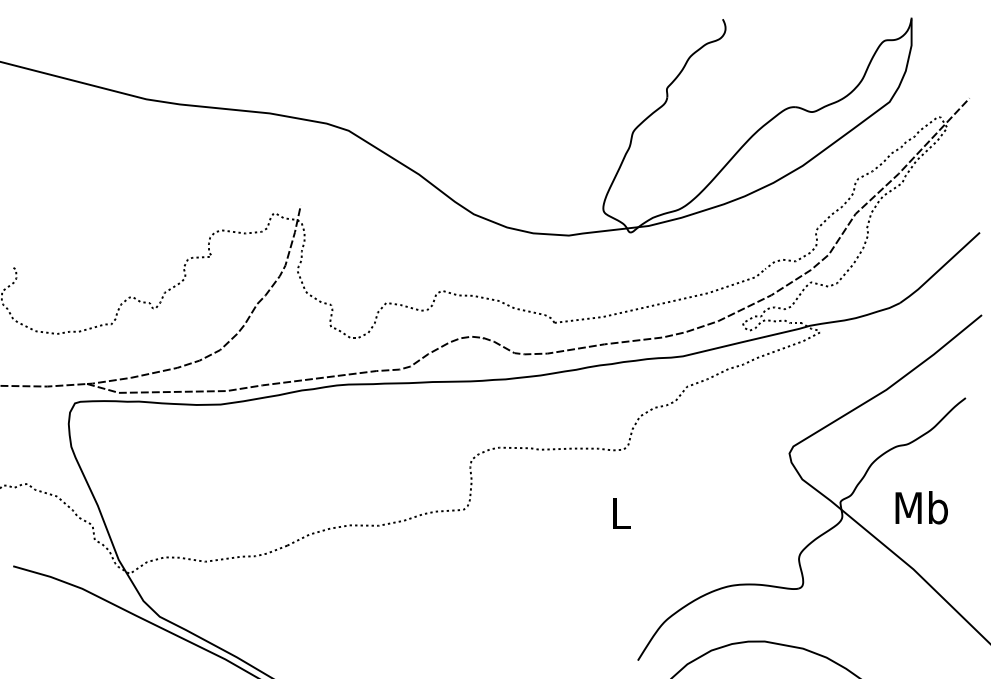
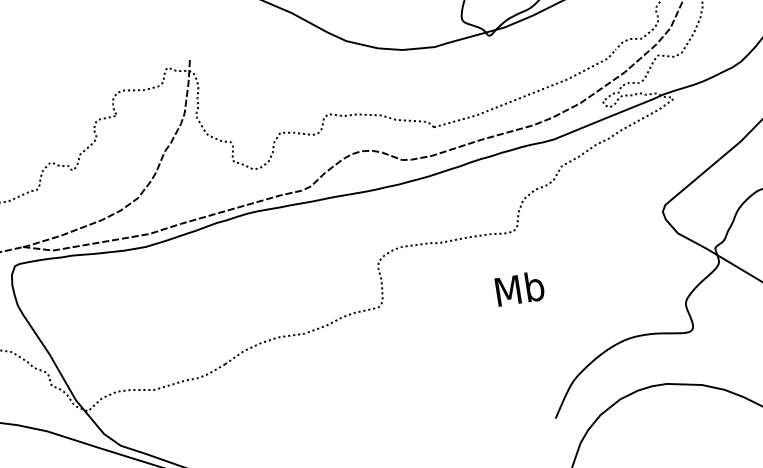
text: (620, 512) -> (519, 288), L -> Mb

